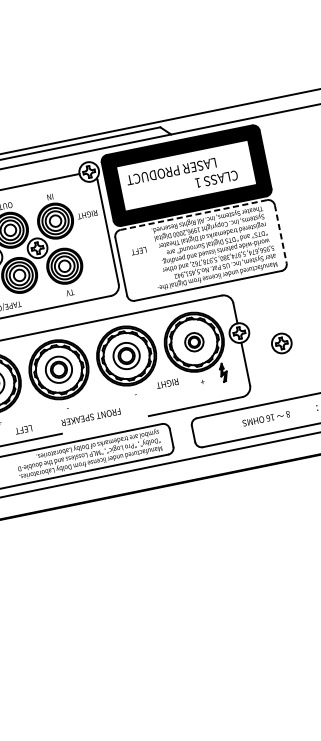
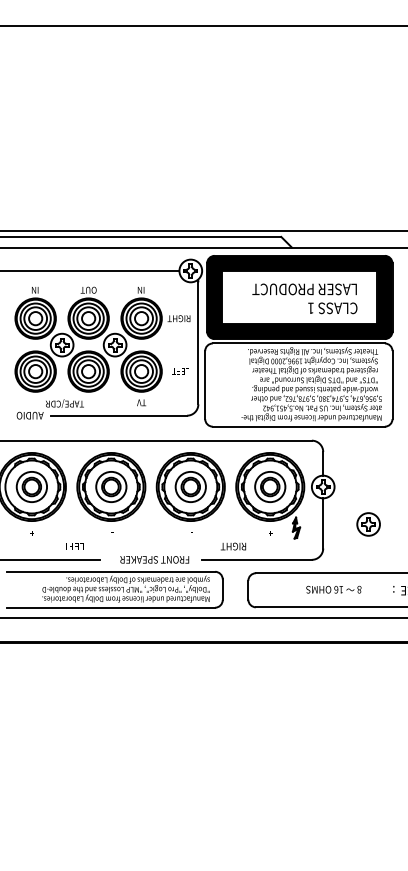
text: (171, 171) -> (304, 289), moved
line: (194, 214) -> (299, 343), dashed -> solid
line: (280, 234) -> (392, 385), dashed -> solid
text: (138, 251) -> (180, 371), moved
part: (194, 341) -> (270, 486), size x1.43
part: (281, 343) -> (368, 524), moved
text: (167, 383) -> (233, 546), moved
text: (90, 416) -> (154, 559), moved
text: (24, 429) -> (74, 546), moved

